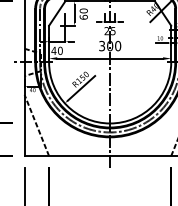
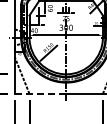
line: (67, 155) -> (40, 93), solid -> dashed

